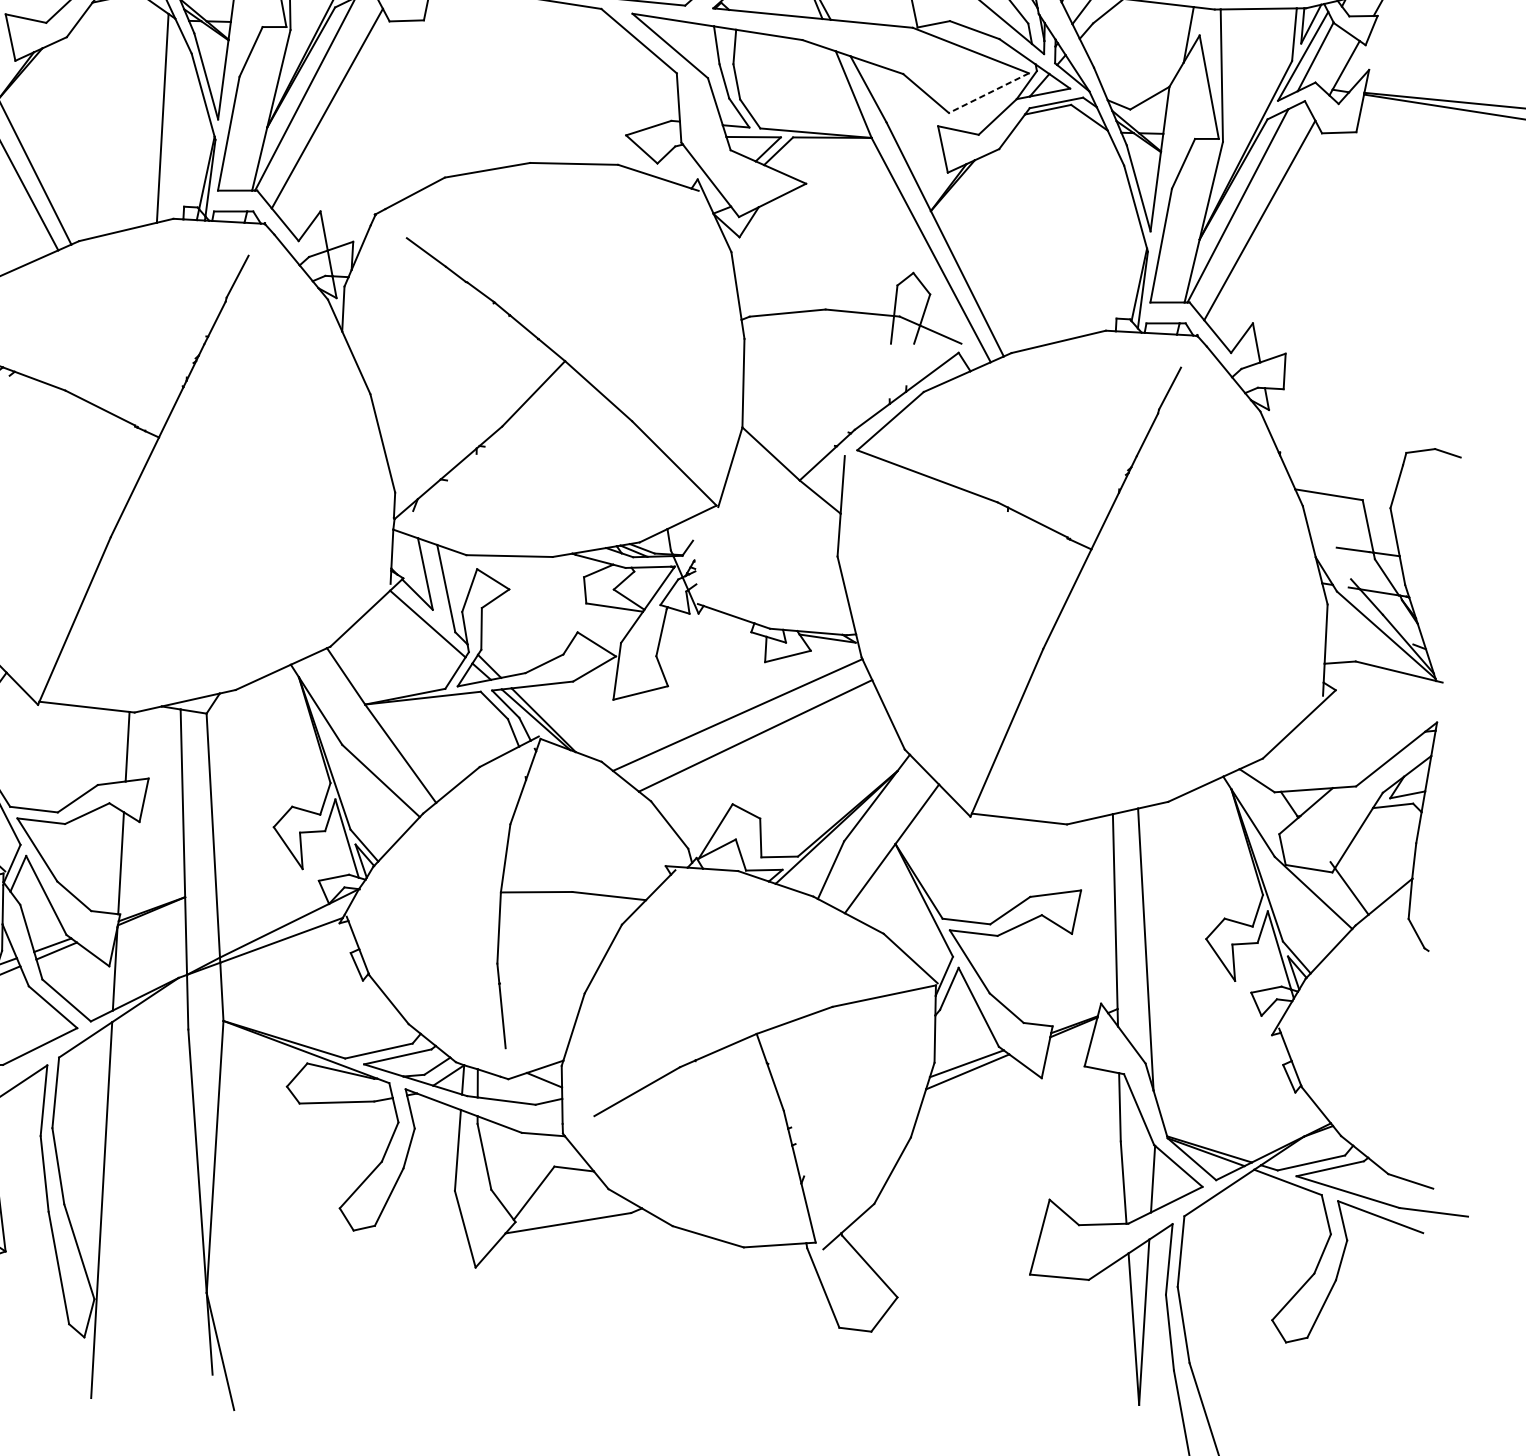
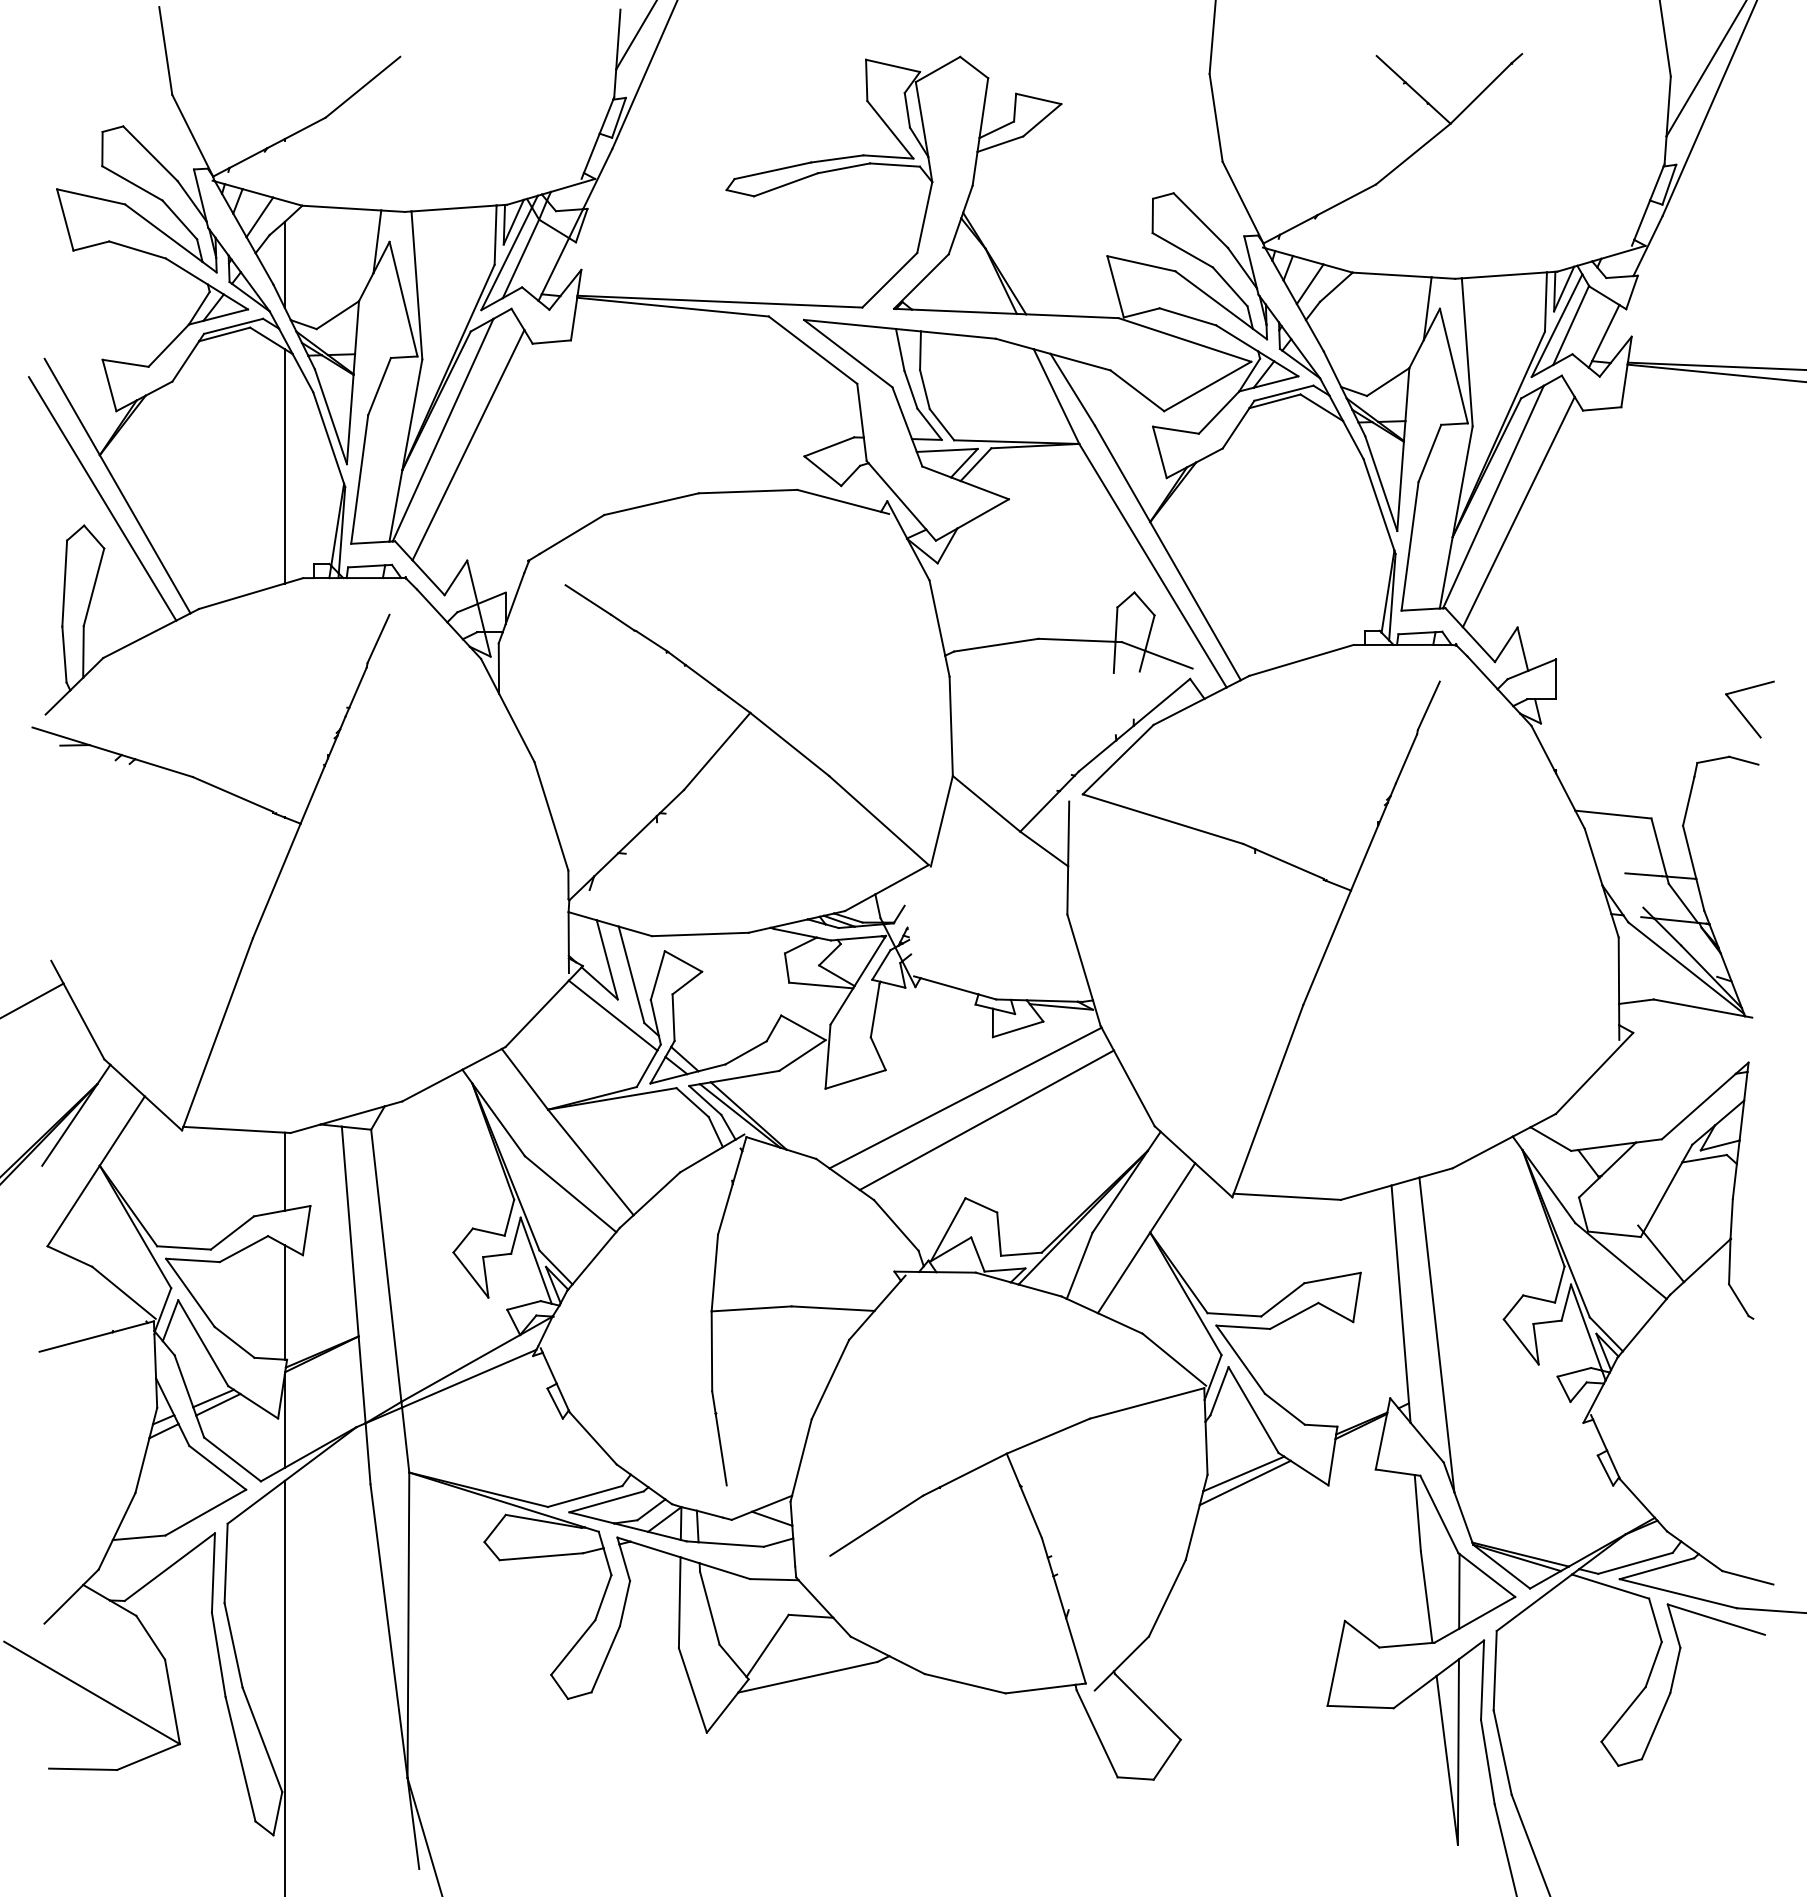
line: (988, 93) -> (1207, 386), dashed -> solid
part: (1449, 412) -> (1743, 714), added

